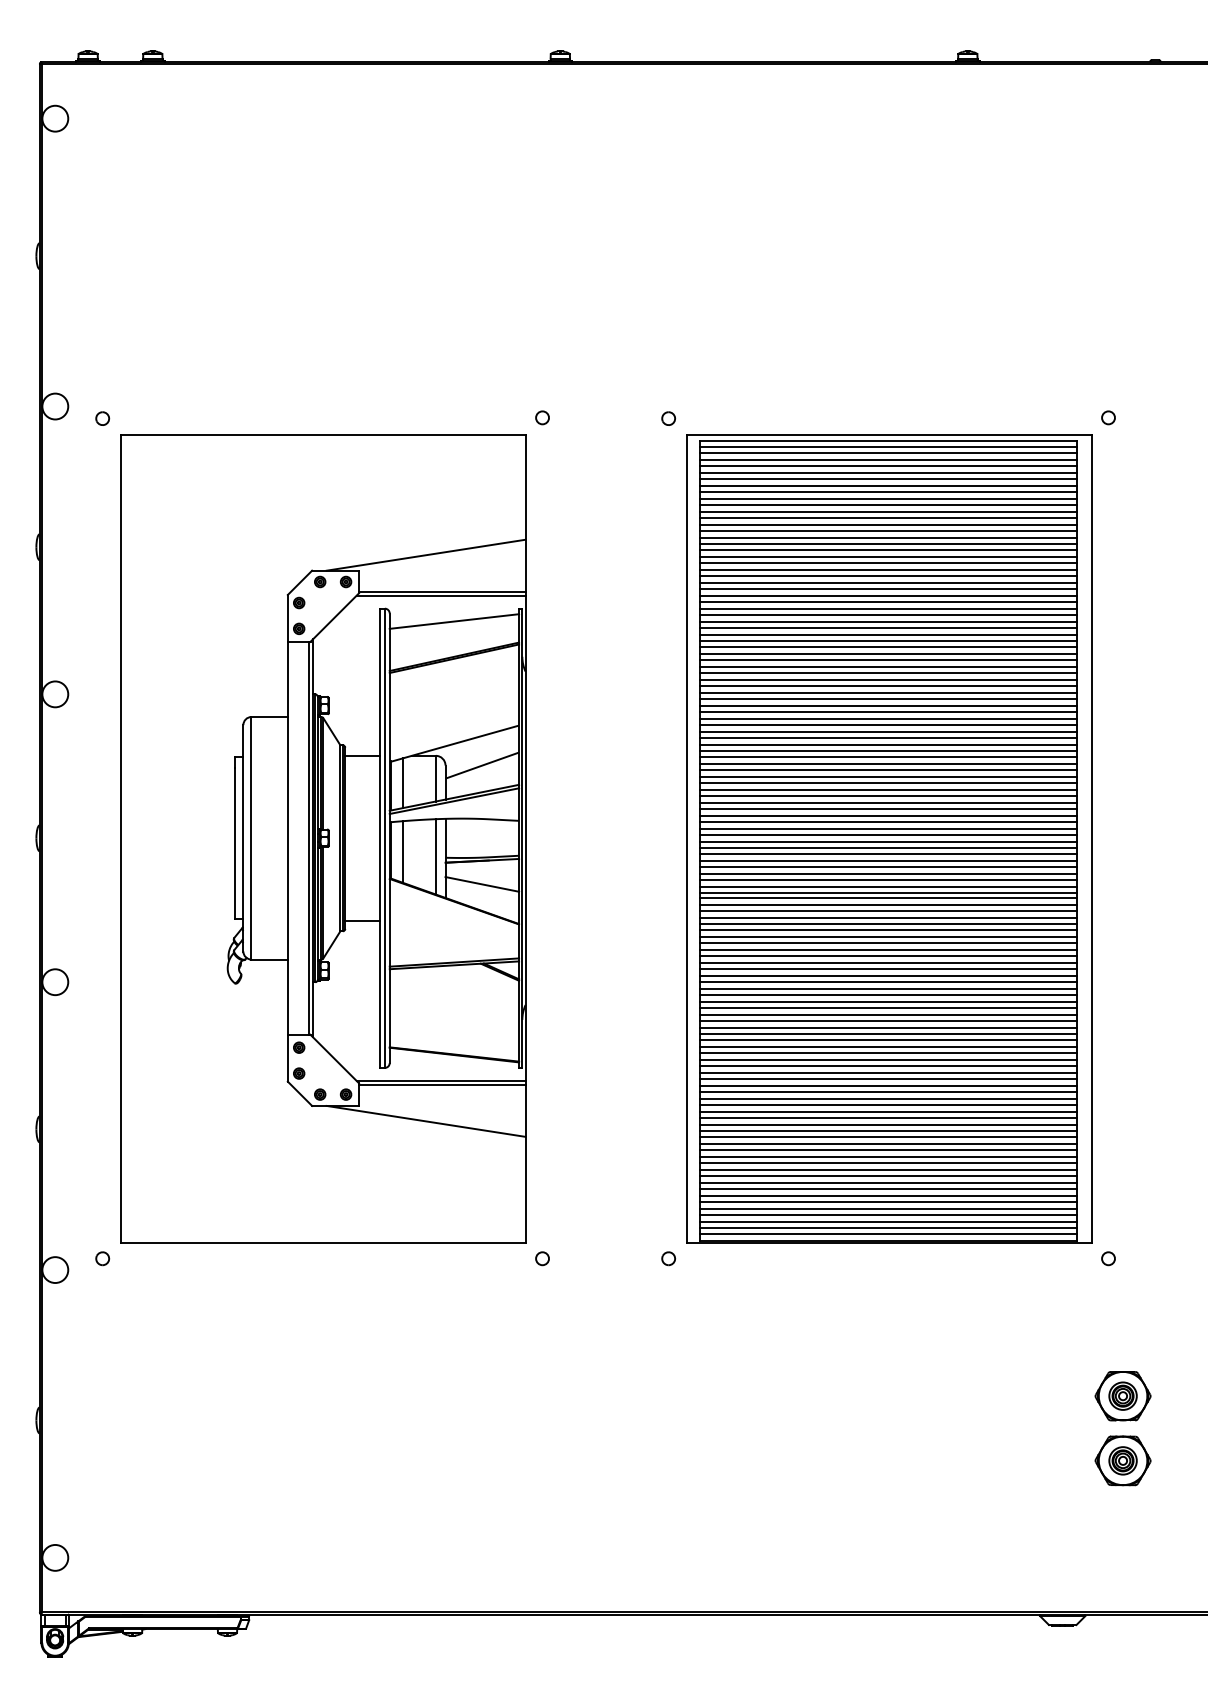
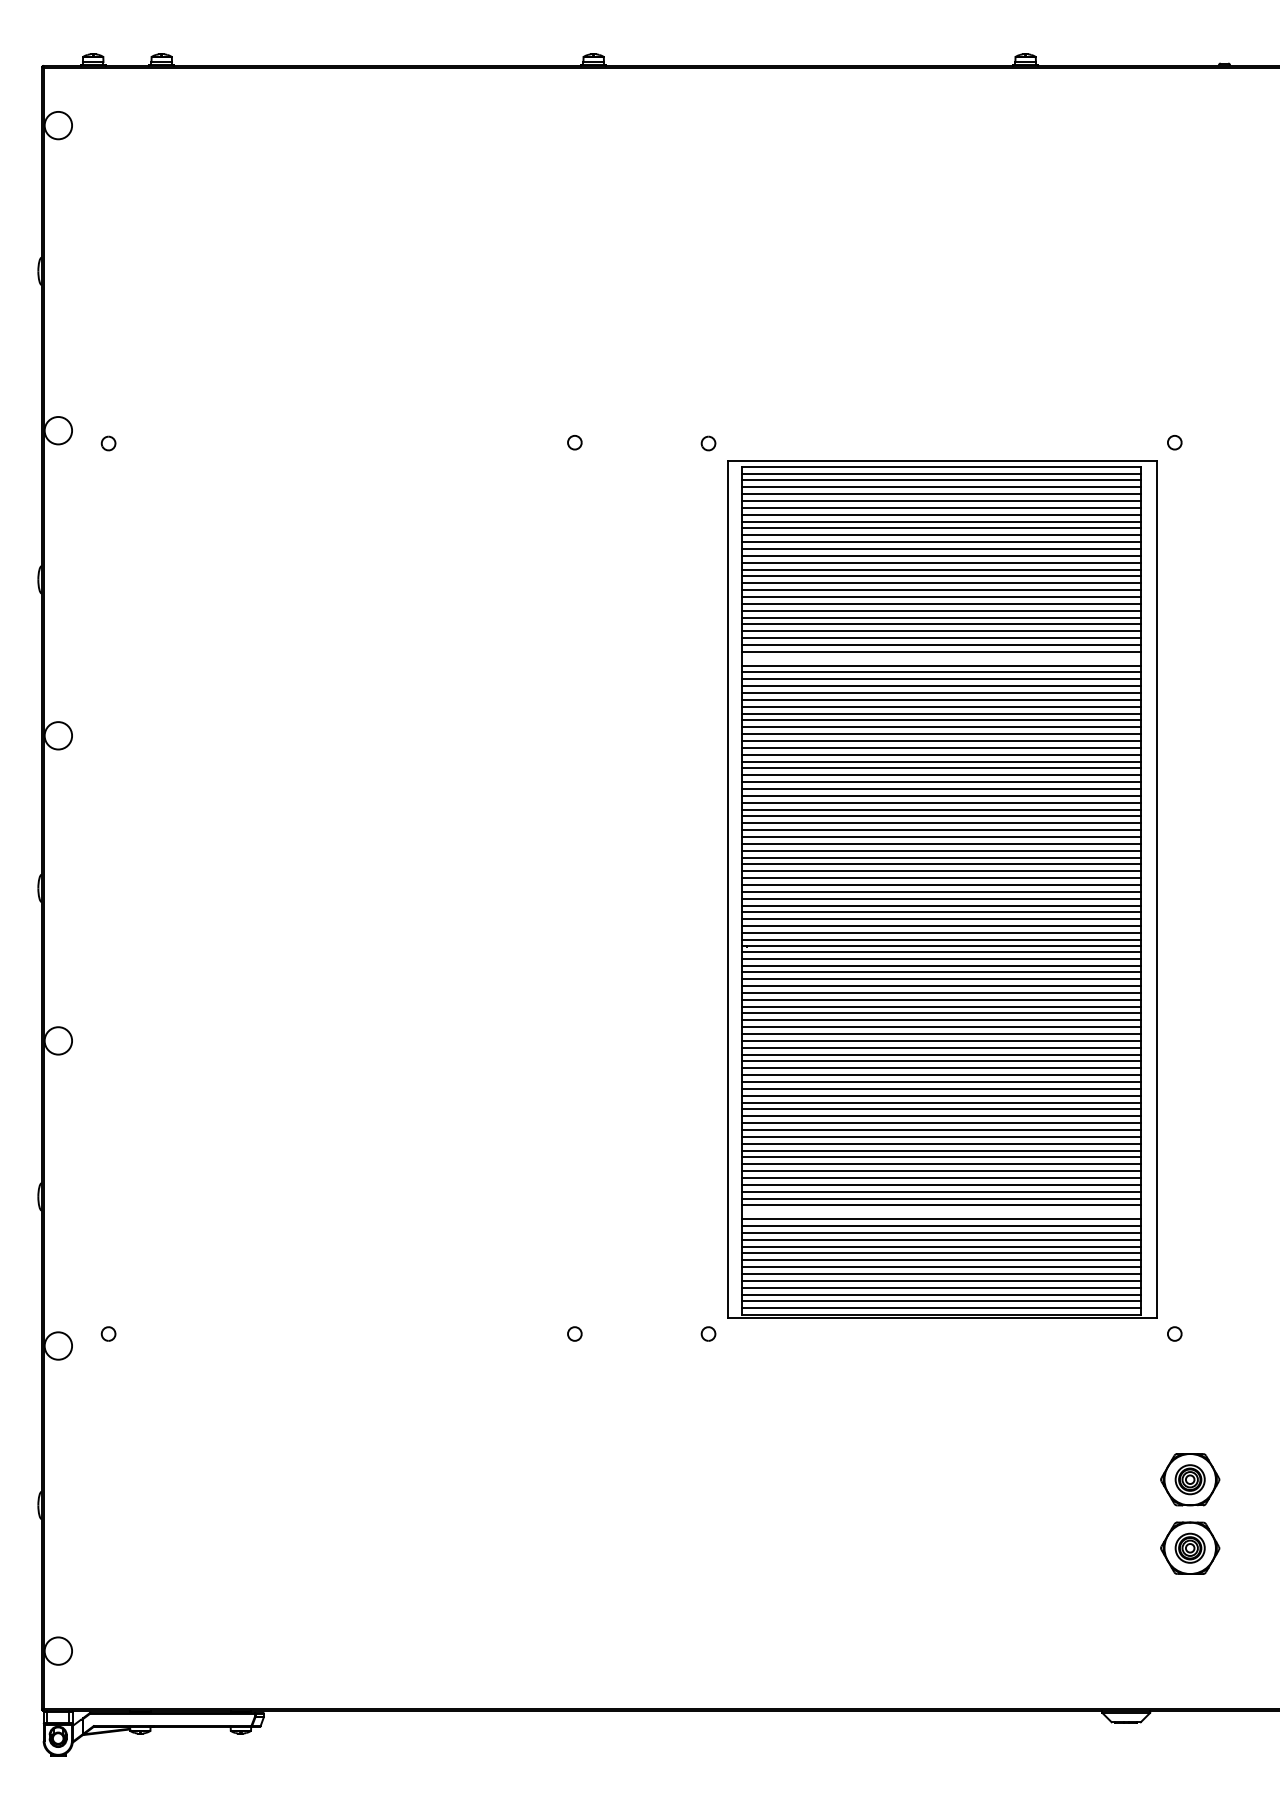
line: (888, 621) -> (941, 658), removed
part: (323, 839) -> (342, 889), removed
line: (888, 1144) -> (941, 1212), removed

